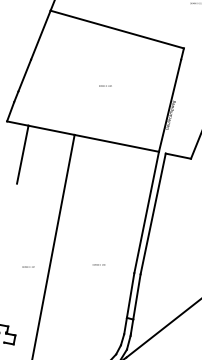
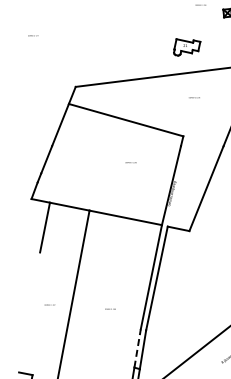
text: (104, 85) -> (130, 162), moved
text: (99, 264) -> (110, 308), moved
text: (27, 266) -> (49, 304), moved
line: (130, 294) -> (137, 347), solid -> dashed

